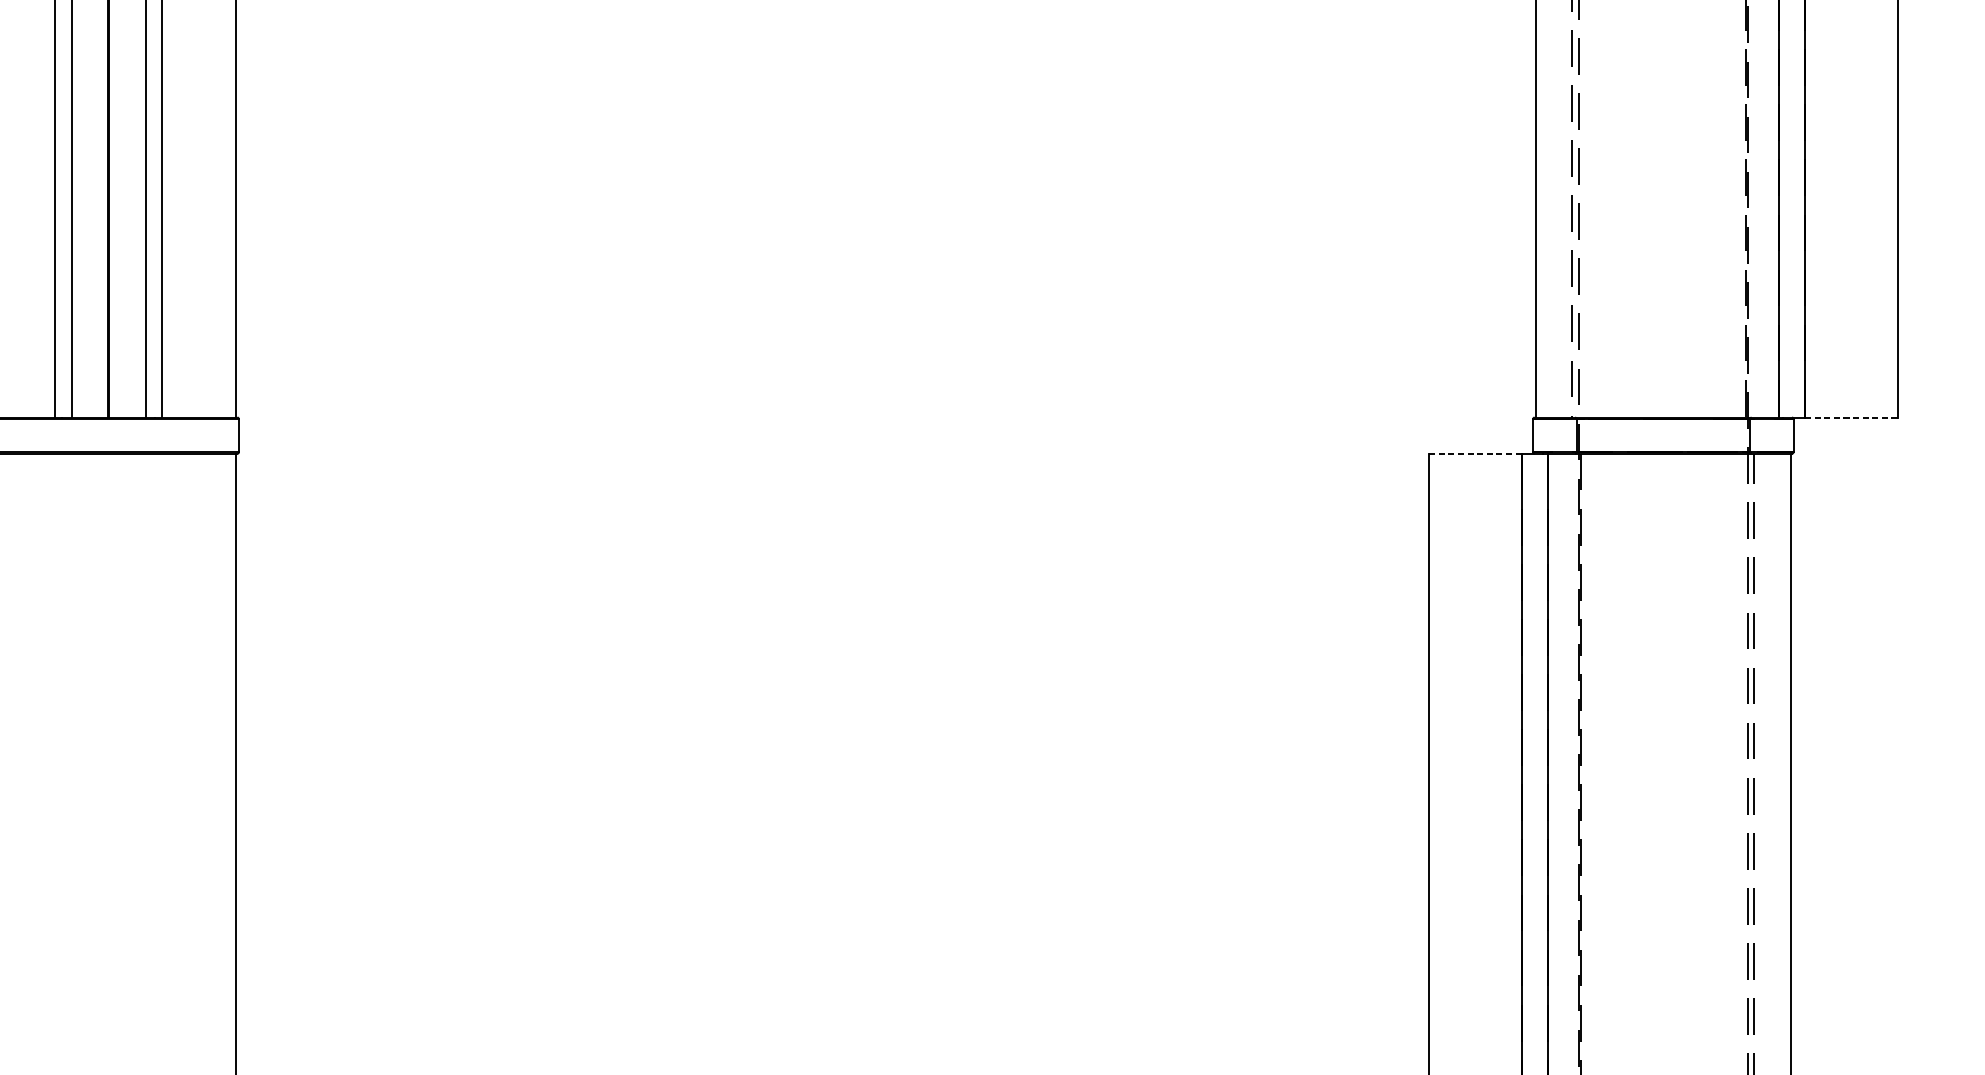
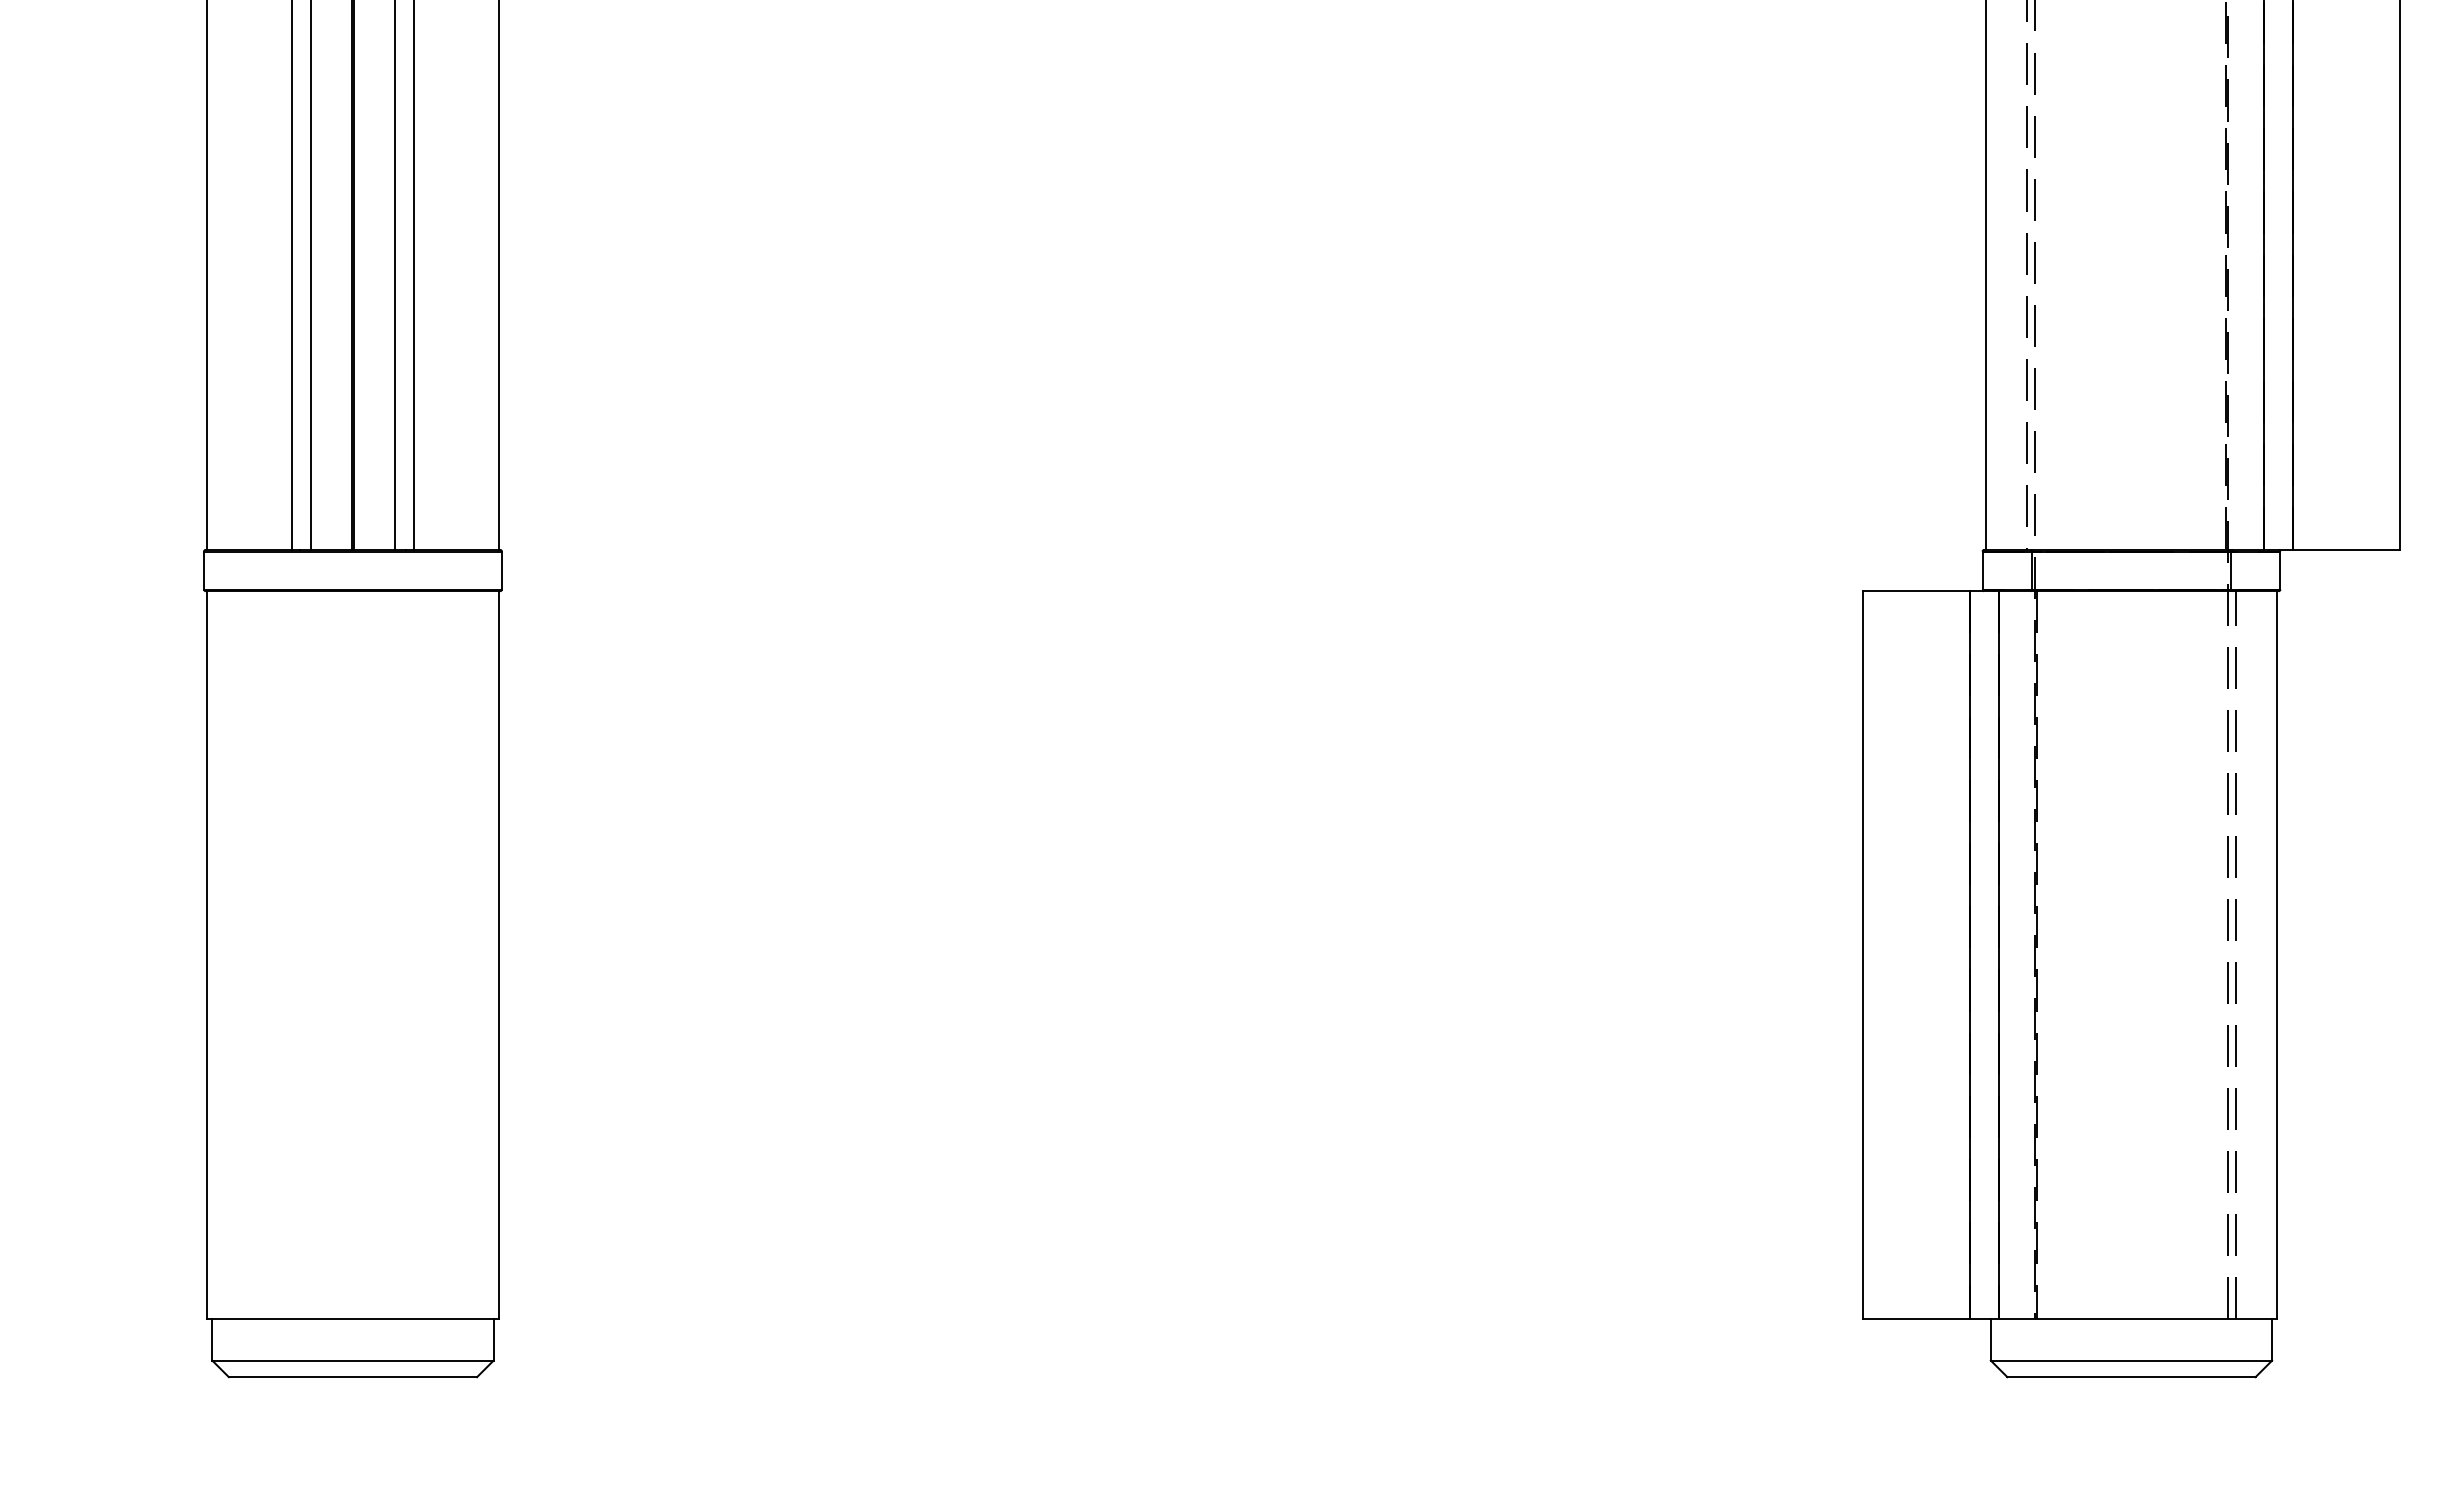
line: (1852, 417) -> (2347, 549), dashed -> solid
line: (1475, 453) -> (1916, 591), dashed -> solid

